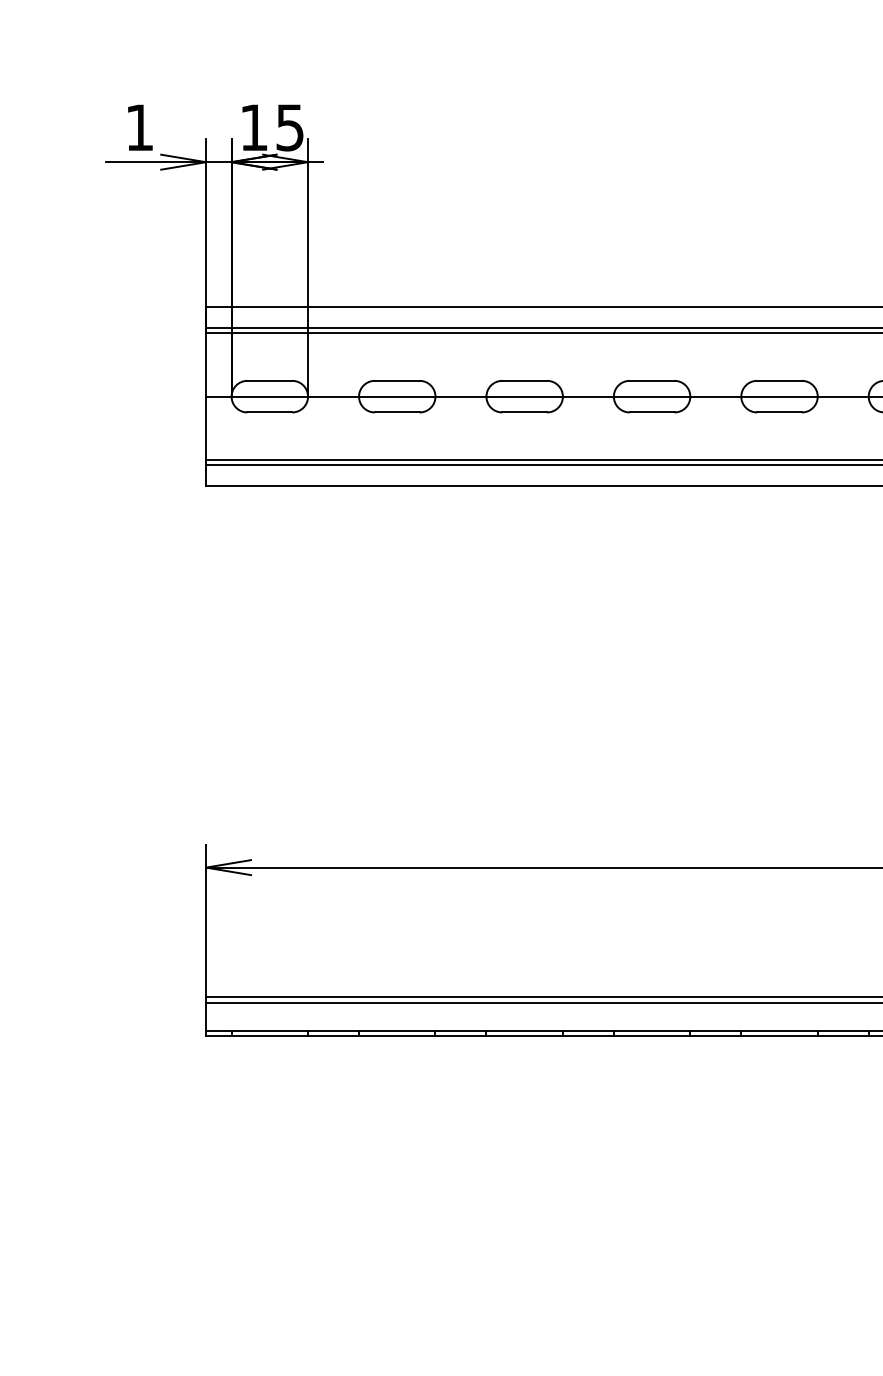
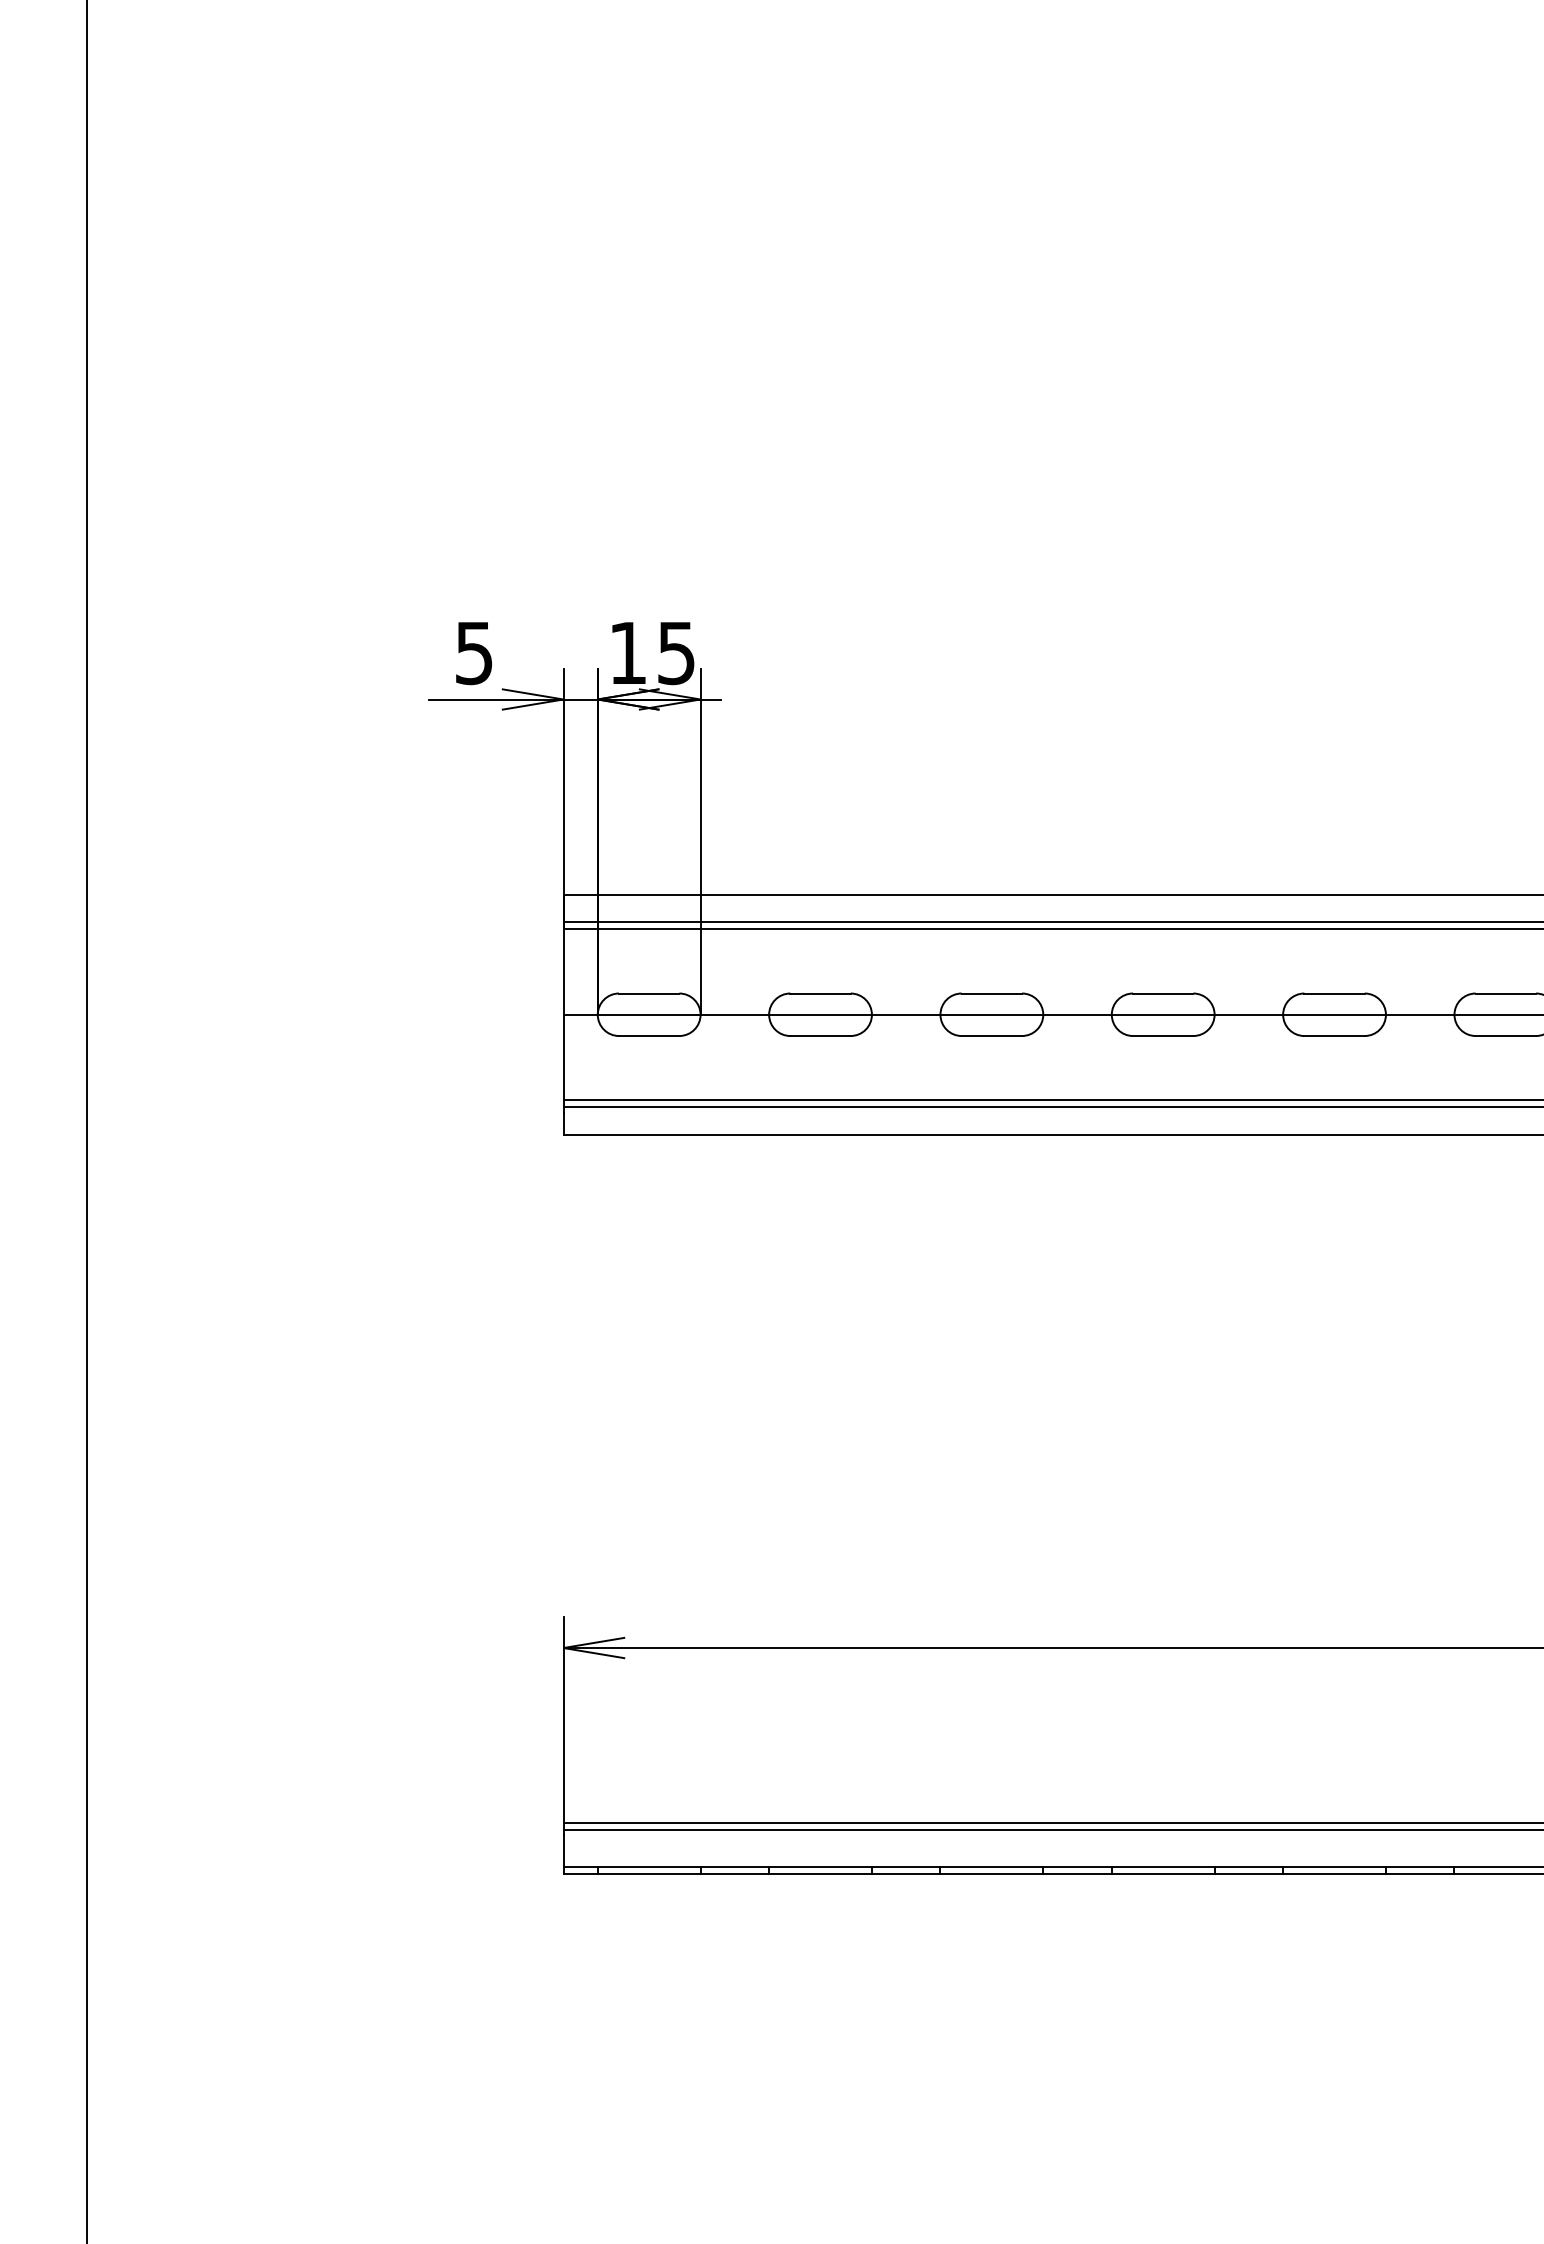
text: (139, 127) -> (474, 653), 1 -> 5

